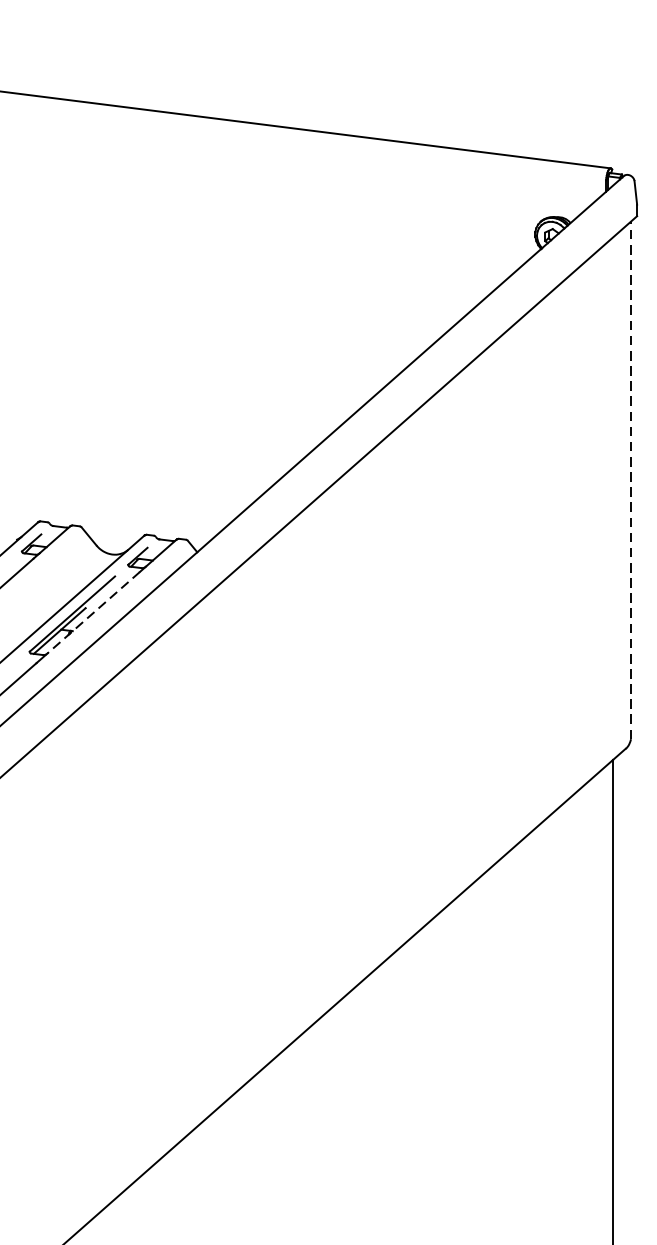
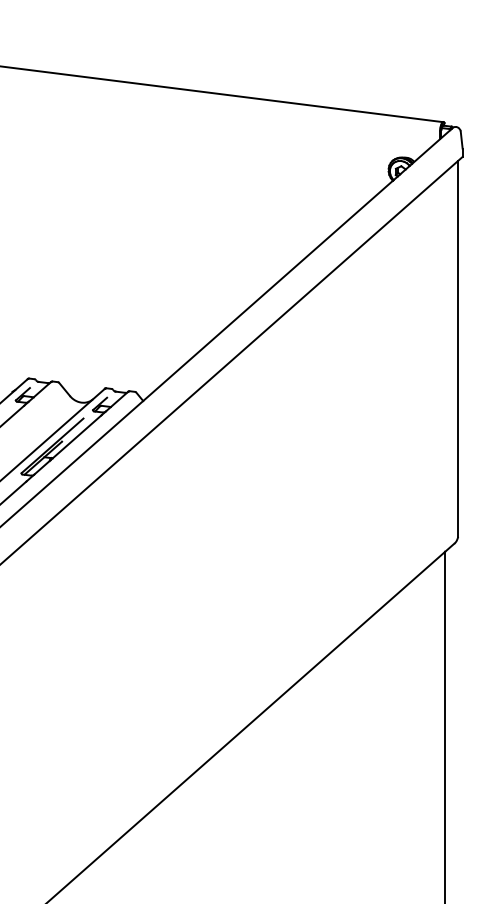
line: (631, 479) -> (458, 348), dashed -> solid
line: (93, 612) -> (67, 444), dashed -> solid

